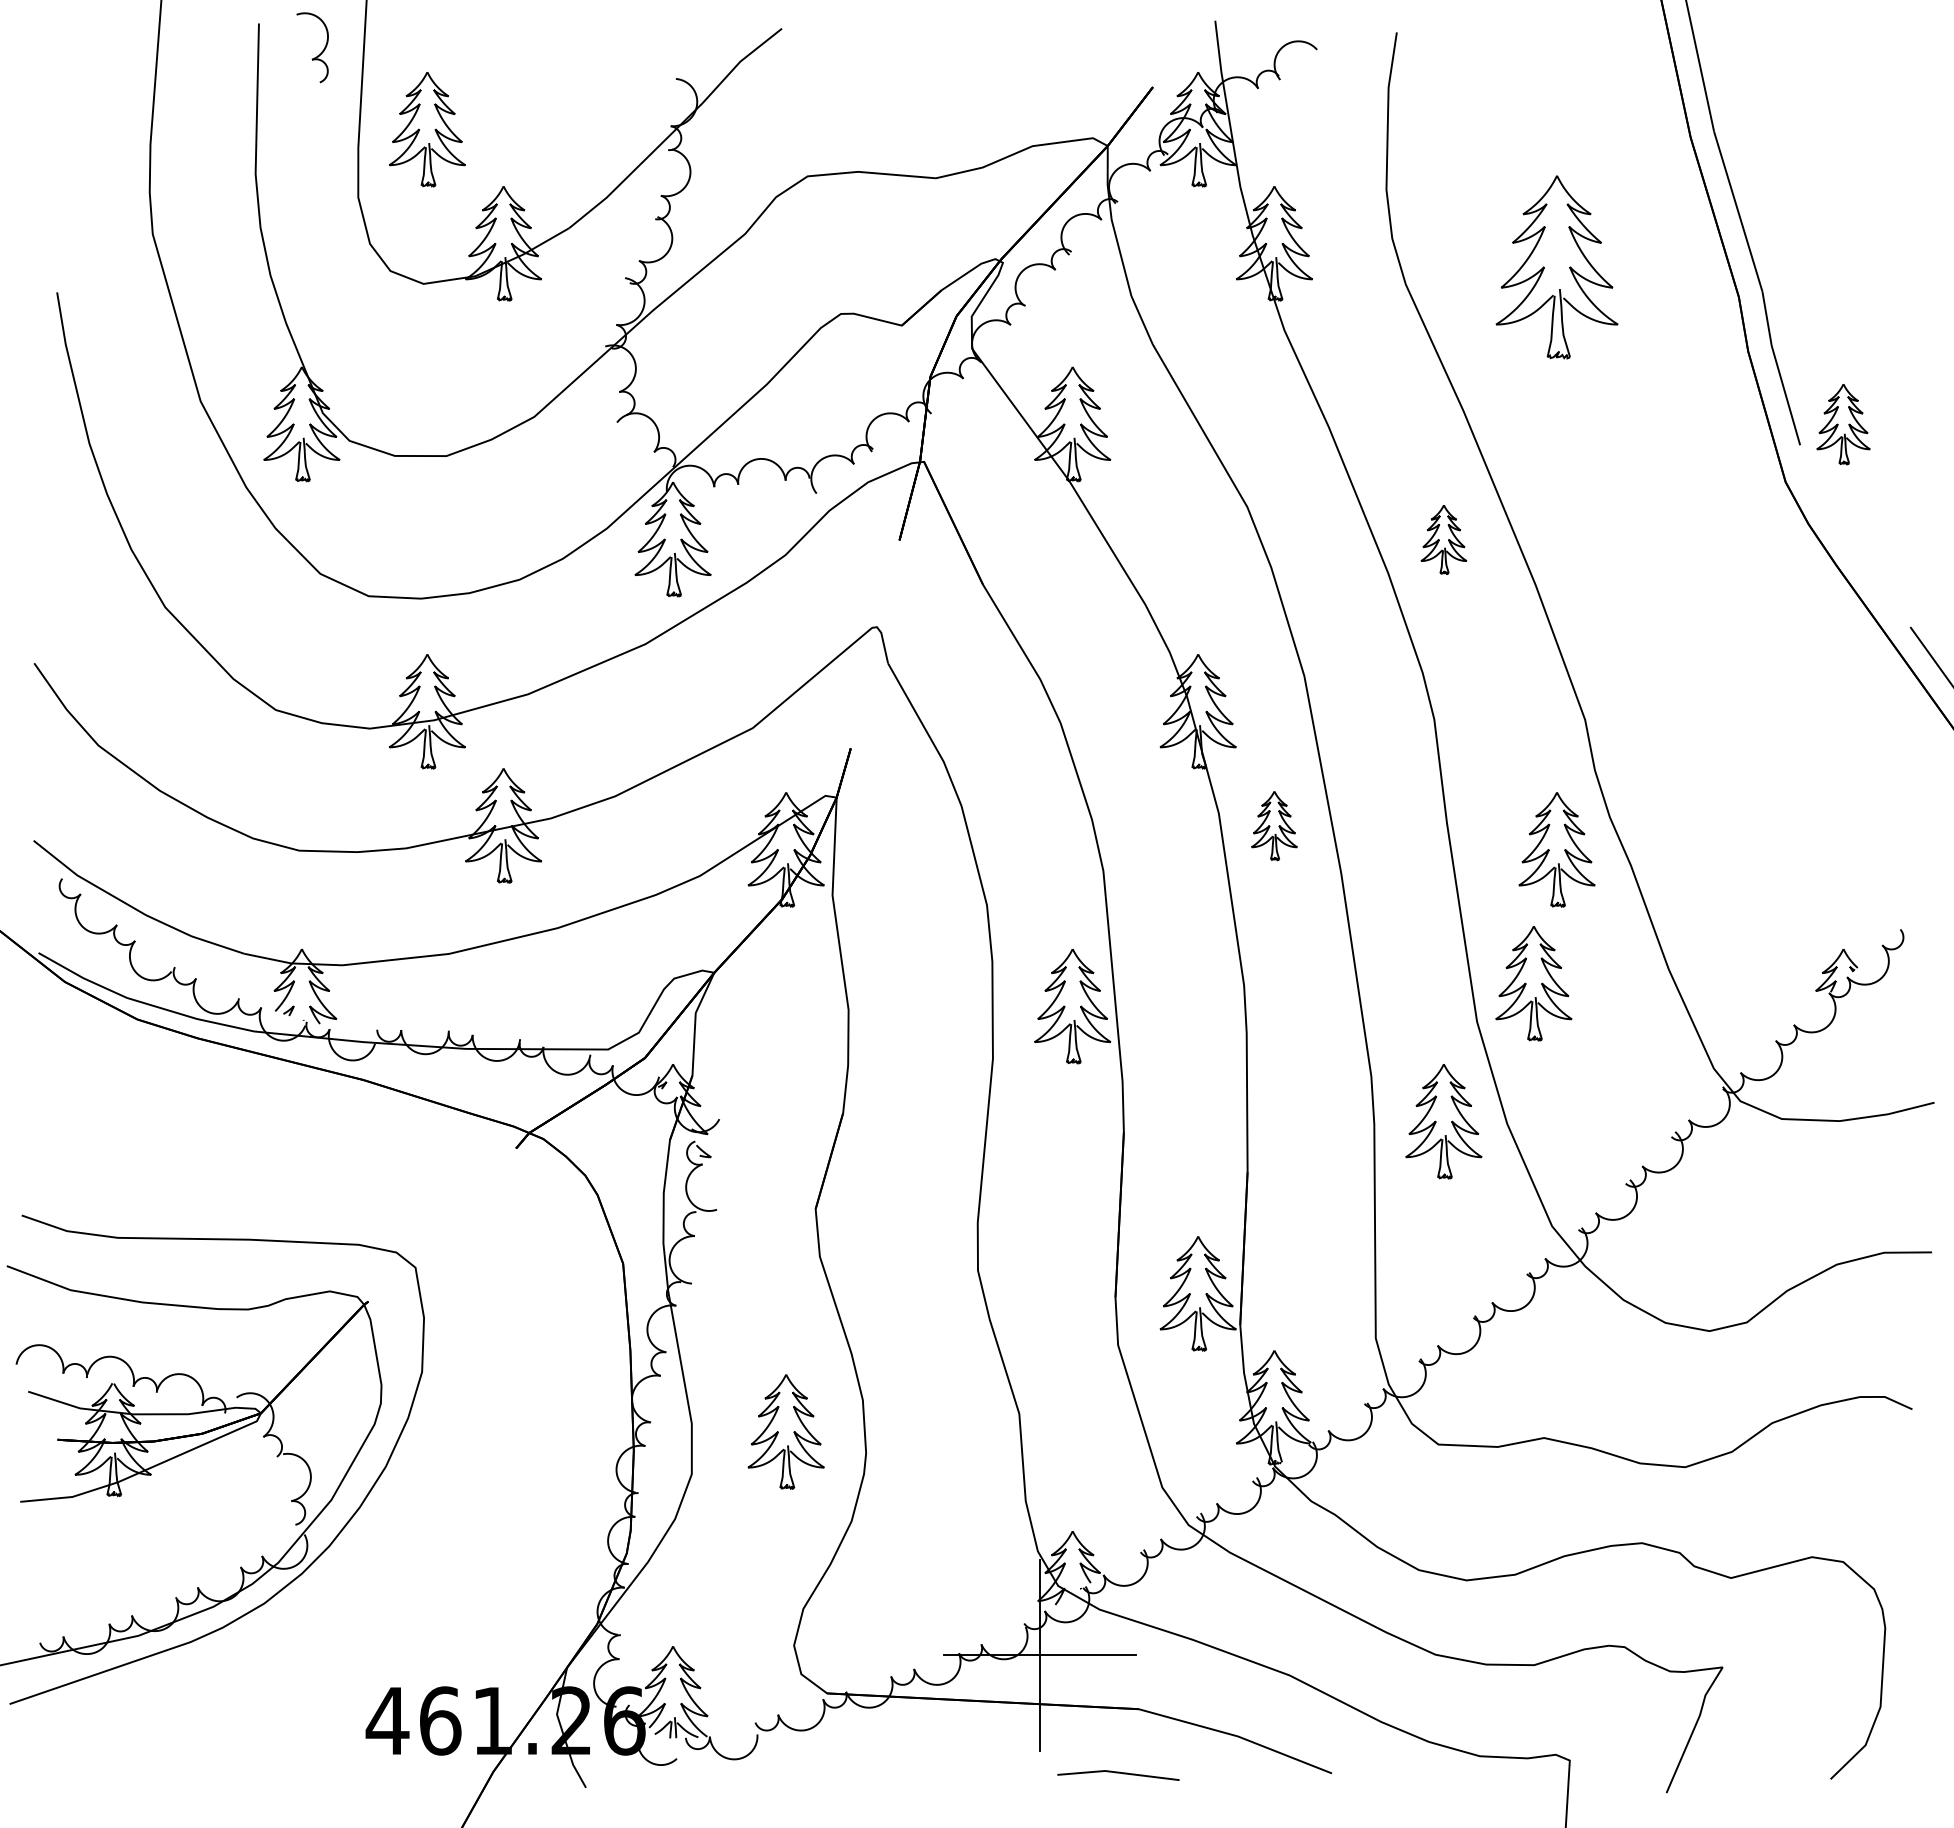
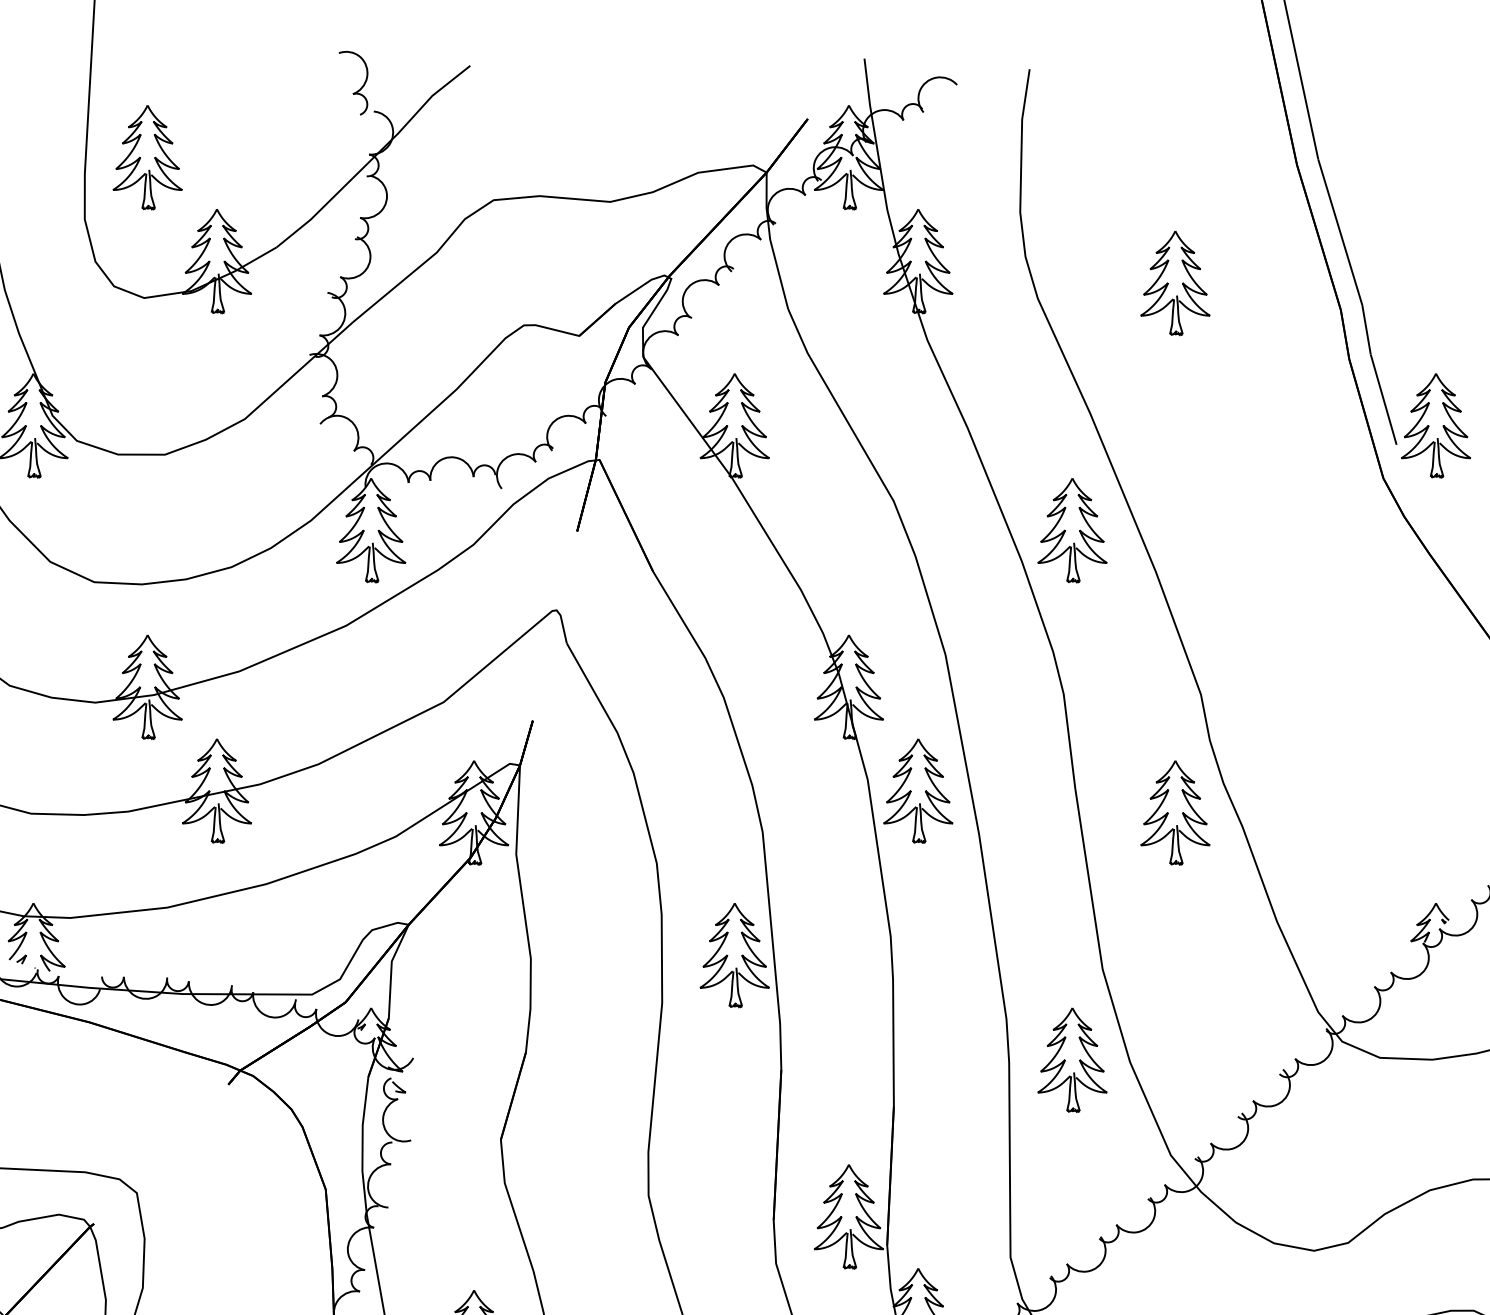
part: (318, 54) -> (358, 89), moved
part: (1556, 267) -> (1174, 283), size x0.62
part: (1843, 424) -> (1436, 425), size x1.43
part: (1443, 539) -> (1072, 530), size x1.67
part: (1274, 825) -> (918, 790), size x1.67
part: (1533, 983) -> (1154, 934), removed

